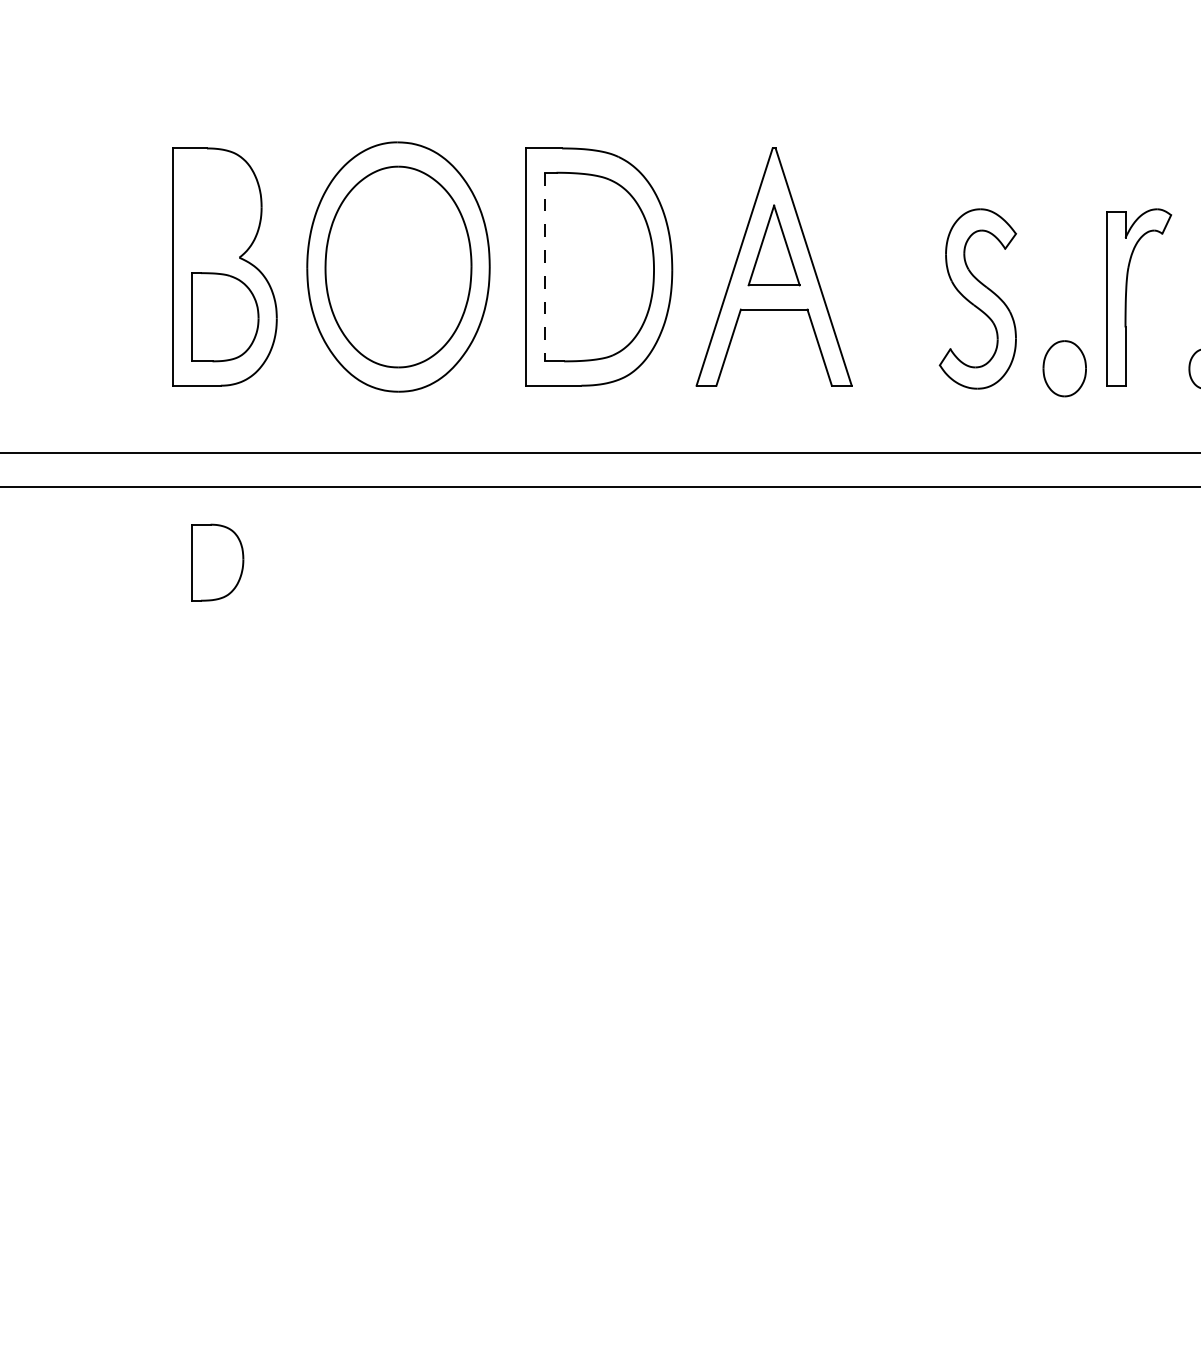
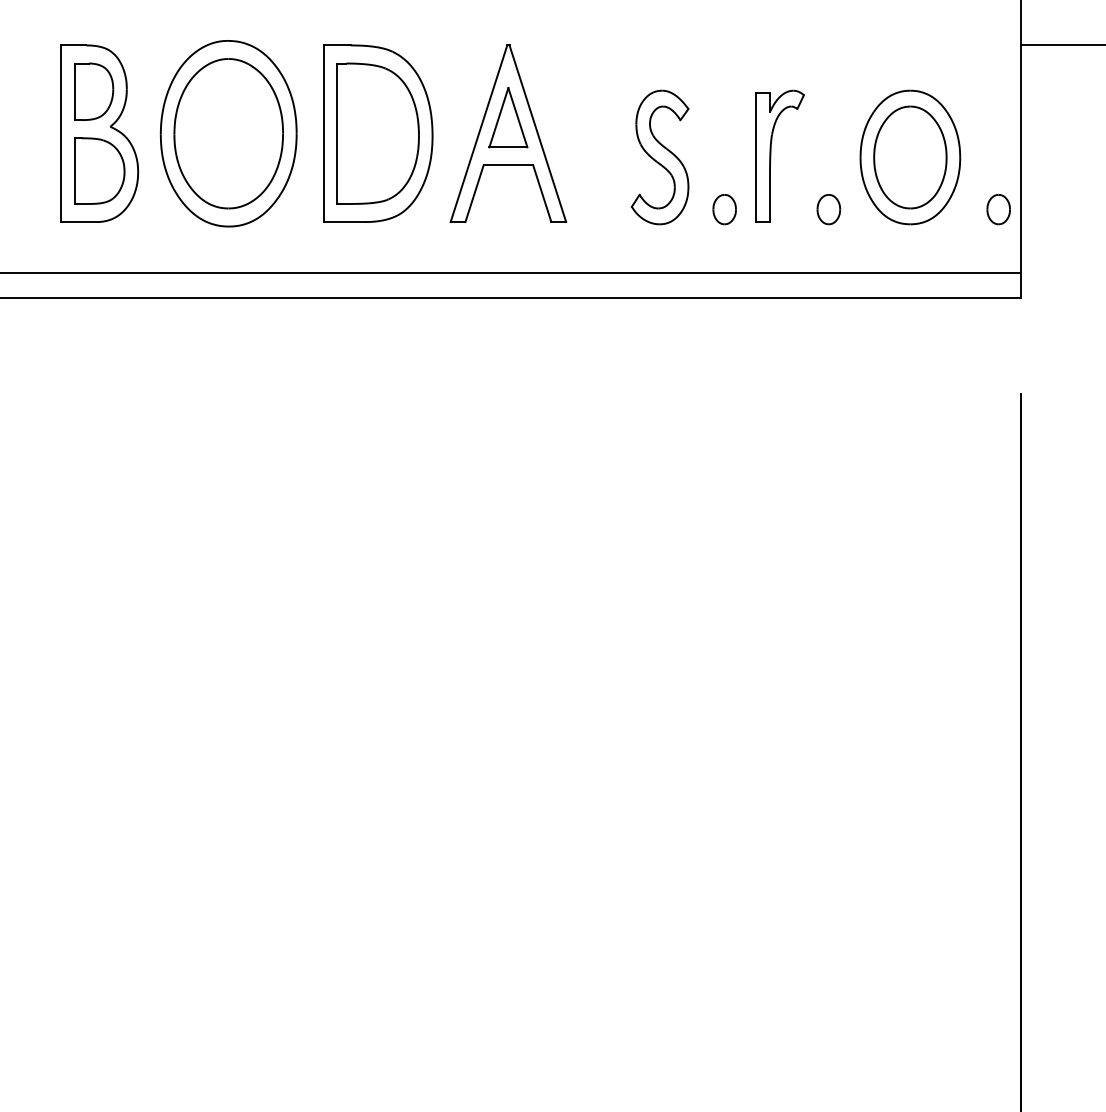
line: (544, 268) -> (337, 134), dashed -> solid
part: (1064, 368) -> (724, 209), size x0.71
part: (218, 562) -> (94, 91), moved

